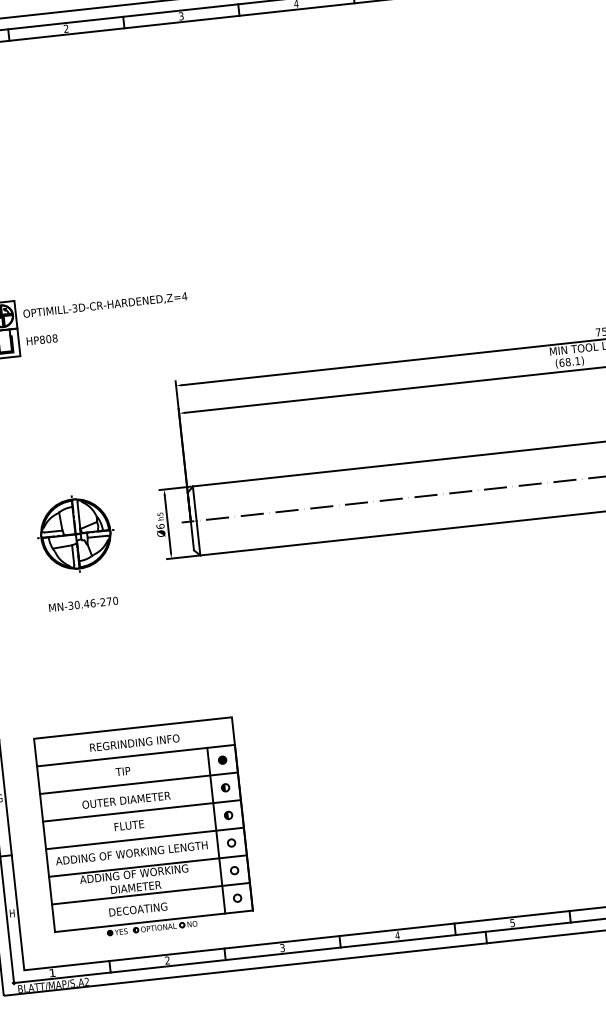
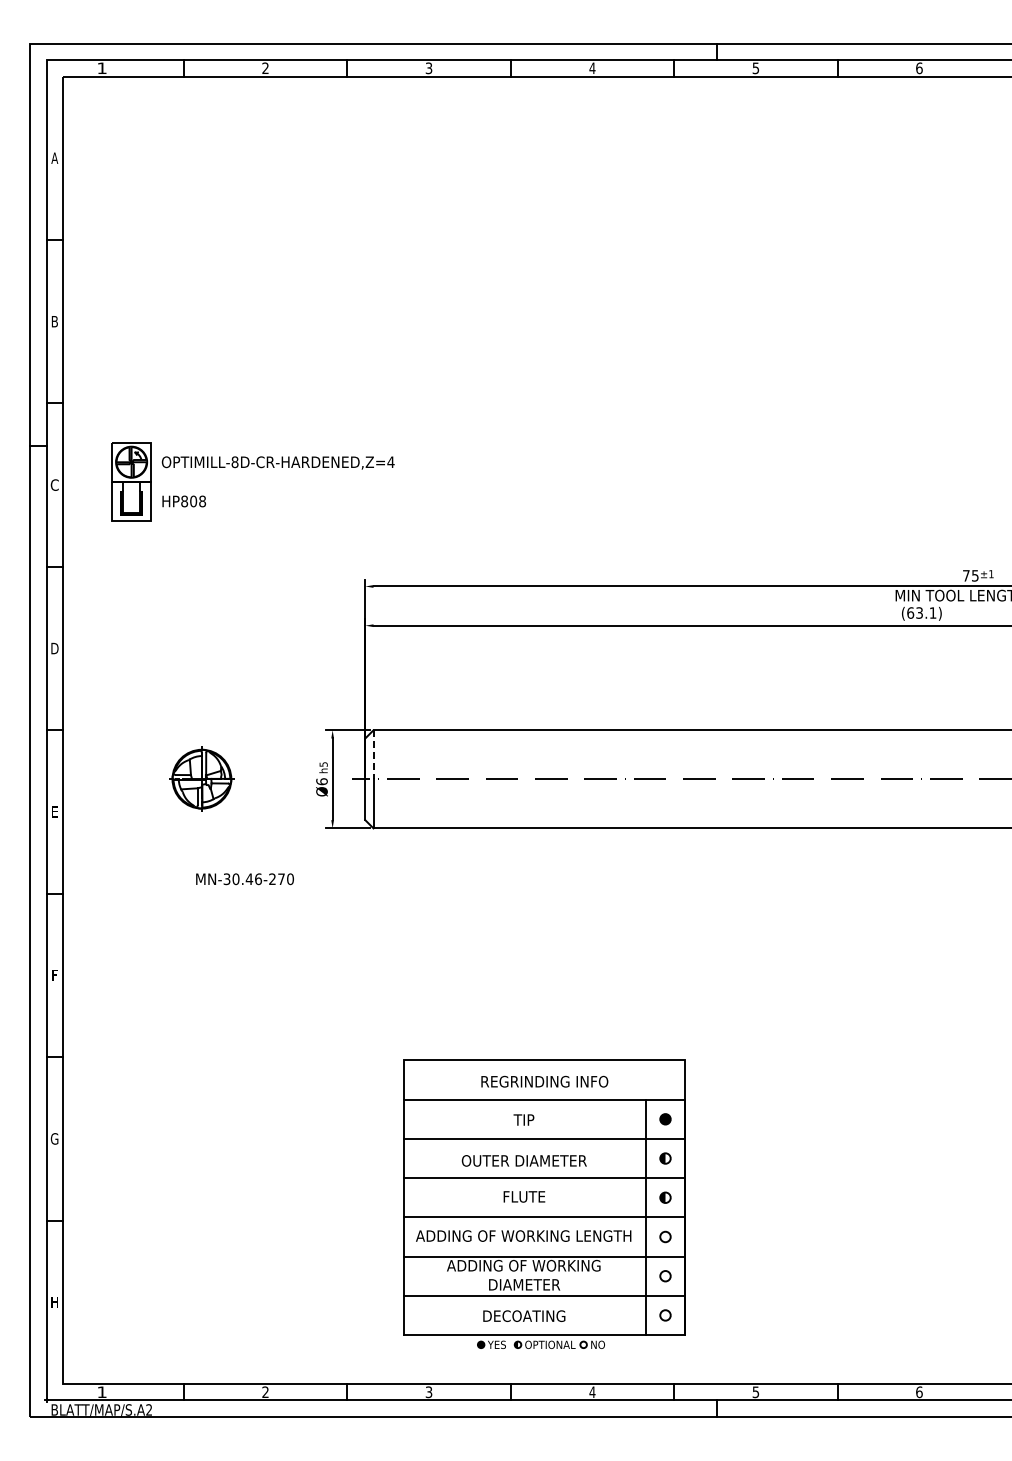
text: (74, 308) -> (234, 462), OPTIMILL-3D-CR-HARDENED,Z=4 -> OPTIMILL-8D-CR-HARDENED,Z=4
text: (568, 361) -> (919, 612), (68.1) -> (63.1)
line: (194, 503) -> (373, 754), solid -> dashed
part: (75, 533) -> (201, 778), size x0.6
text: (83, 604) -> (244, 879), moved
part: (143, 828) -> (544, 1203), moved

